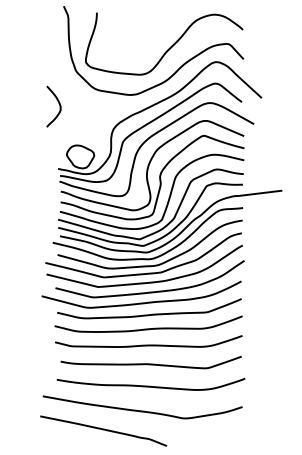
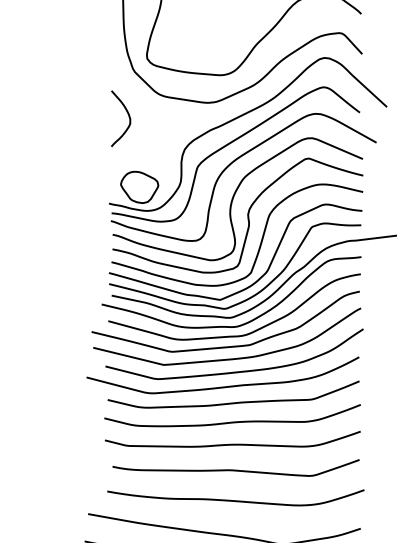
curve: (58, 103) -> (127, 114), moved

